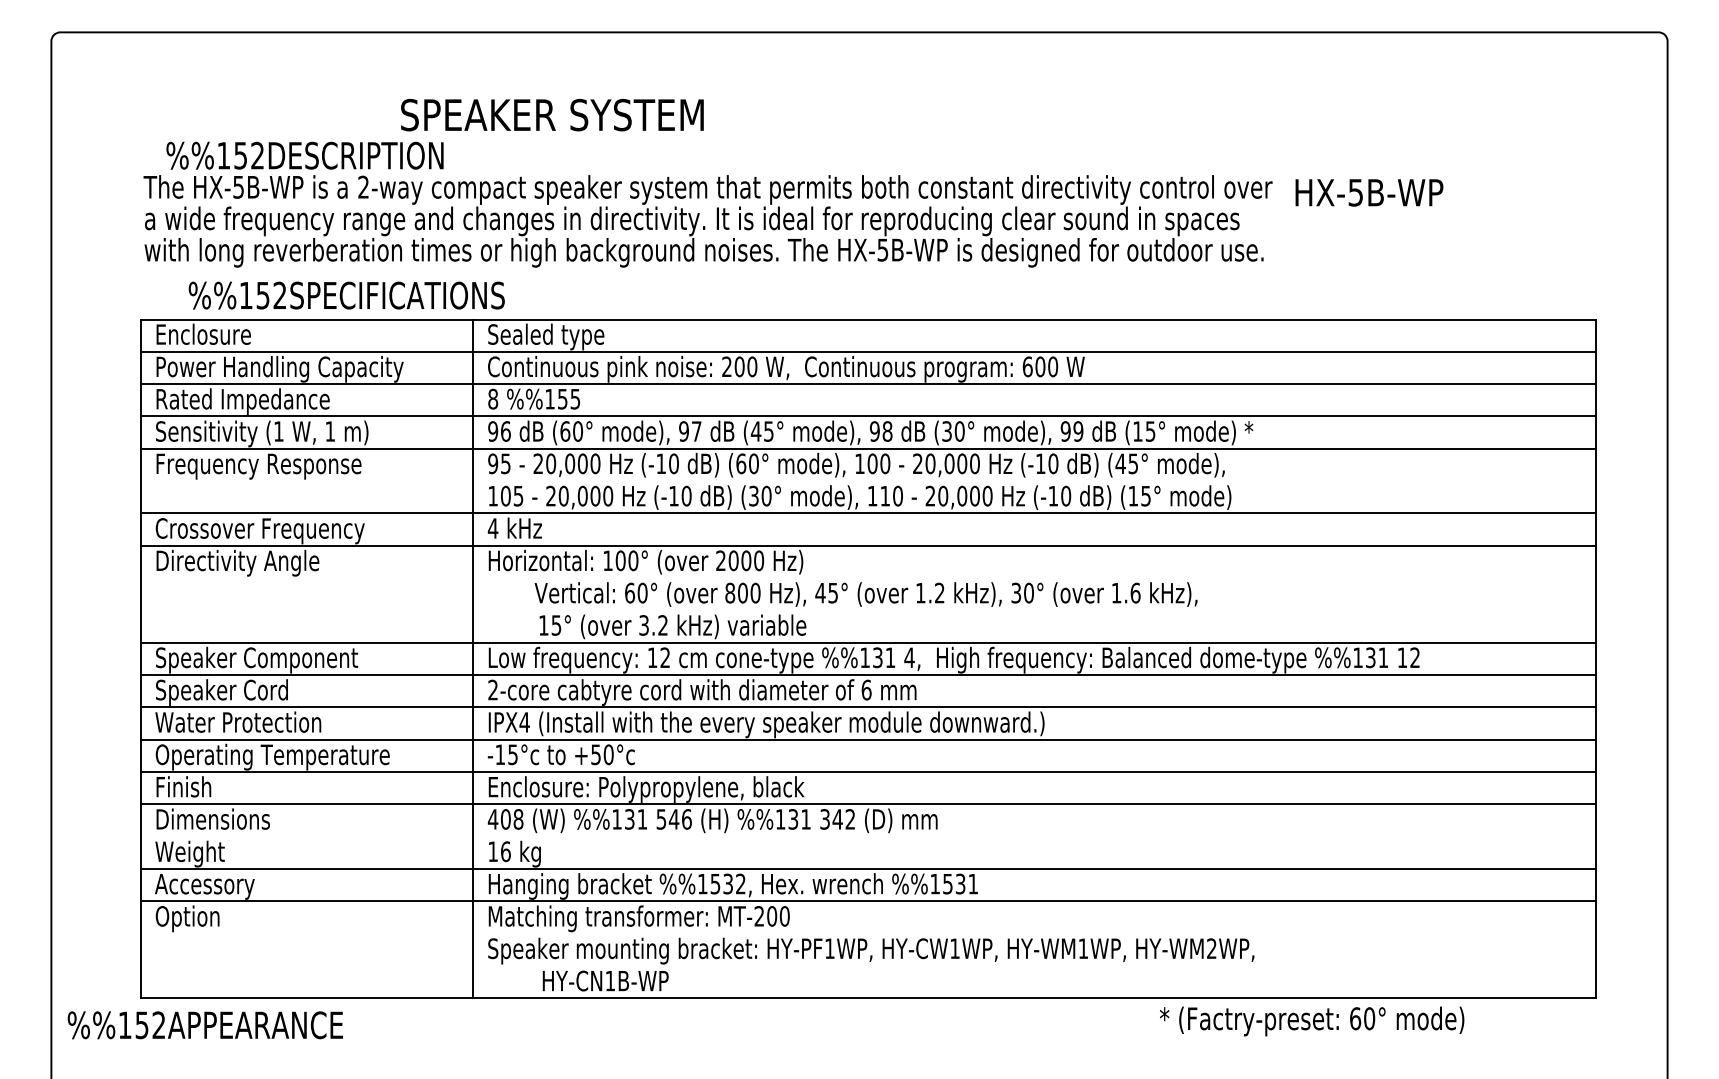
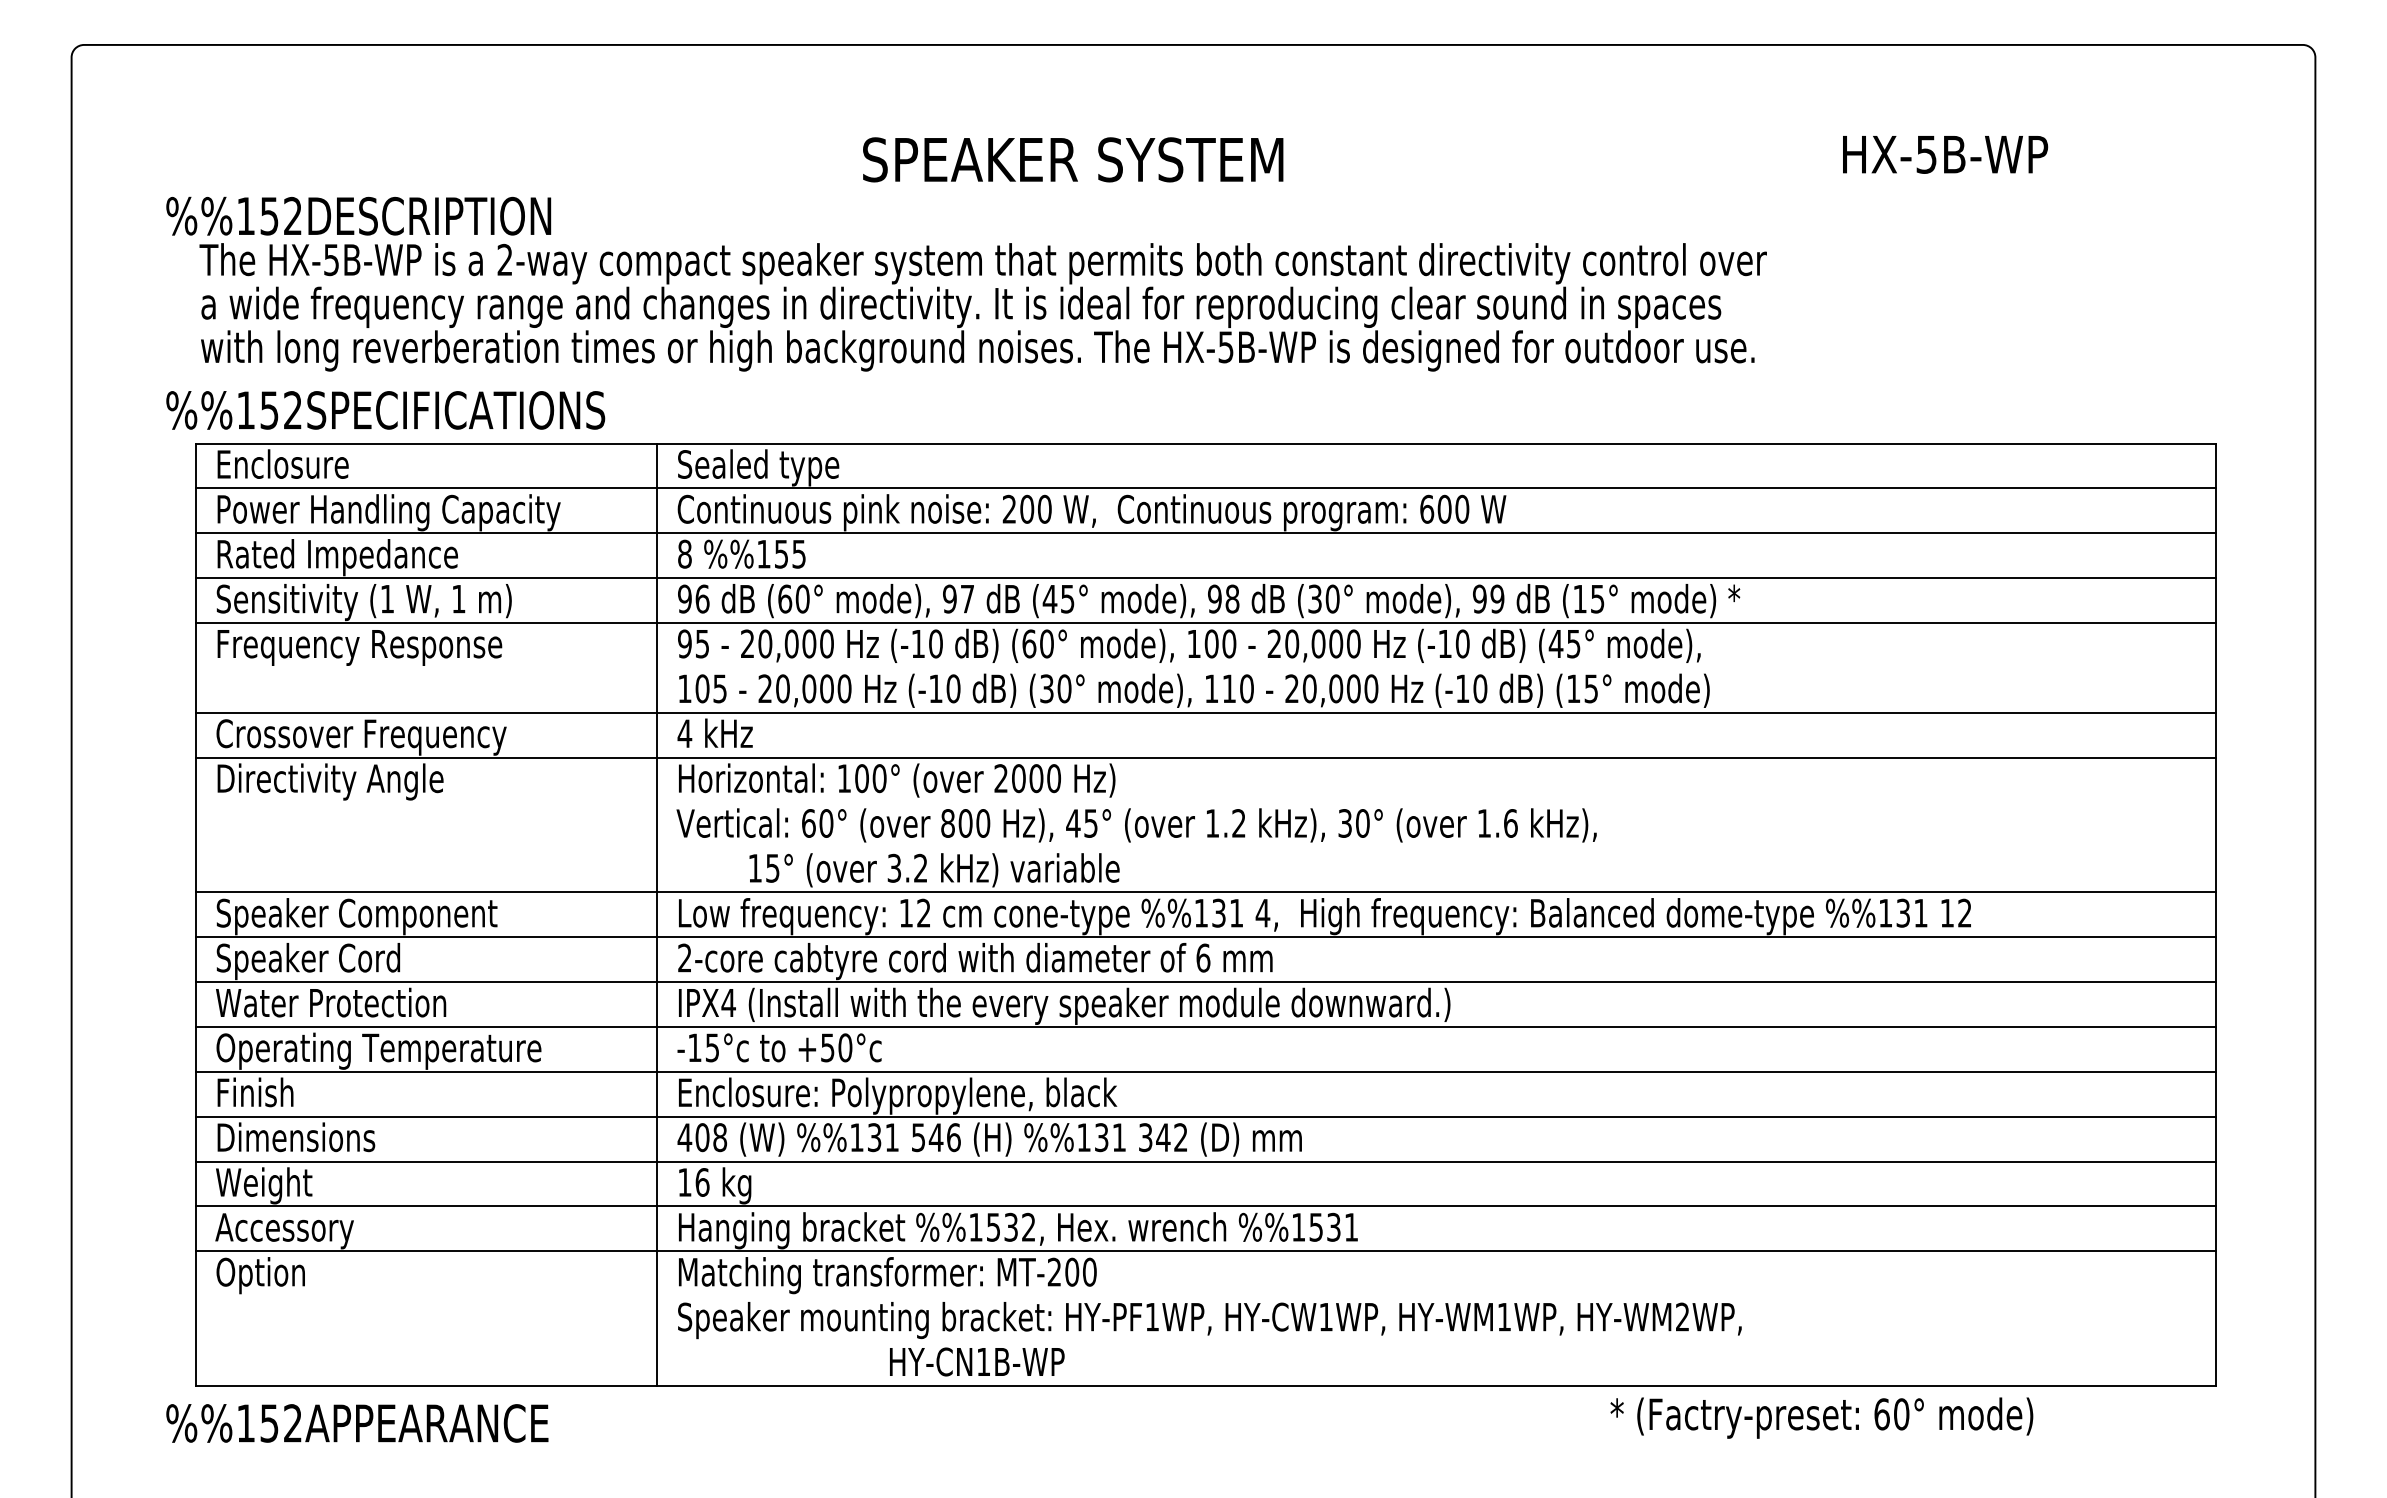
text: (552, 114) -> (1073, 159), moved
text: (304, 155) -> (358, 215), moved
text: (1369, 192) -> (1945, 154), moved
text: (346, 295) -> (385, 410), moved
text: (865, 594) -> (1136, 825), moved
line: (868, 836) -> (1205, 1161), added
text: (605, 980) -> (977, 1361), moved
text: (205, 1025) -> (357, 1423), moved

